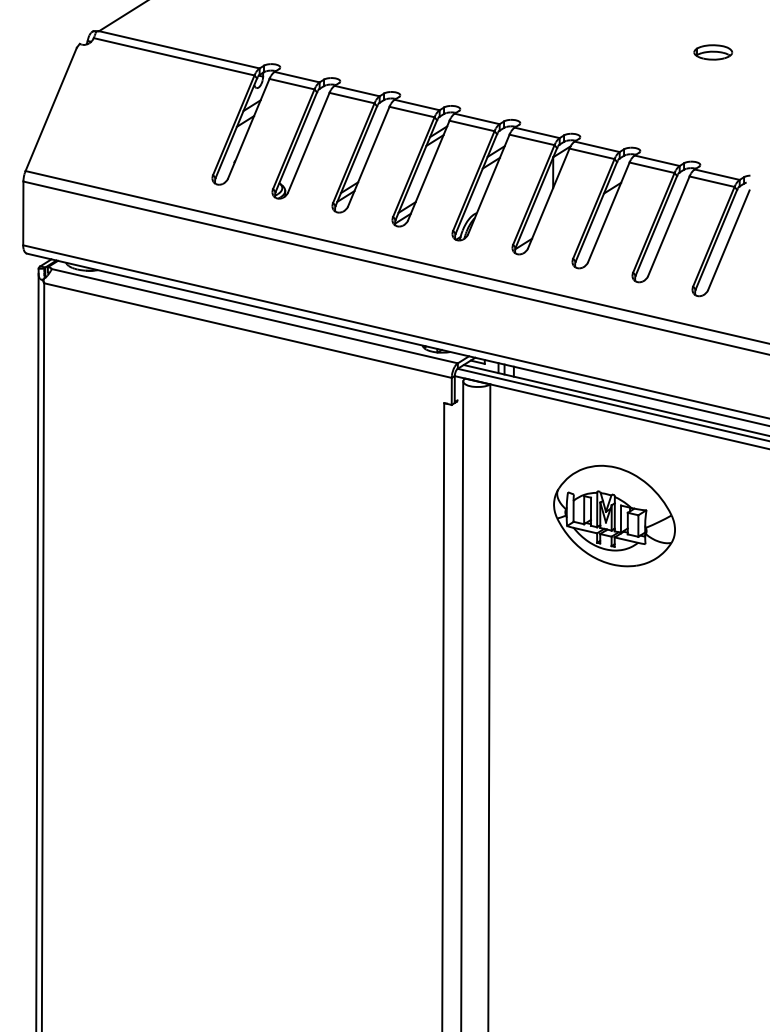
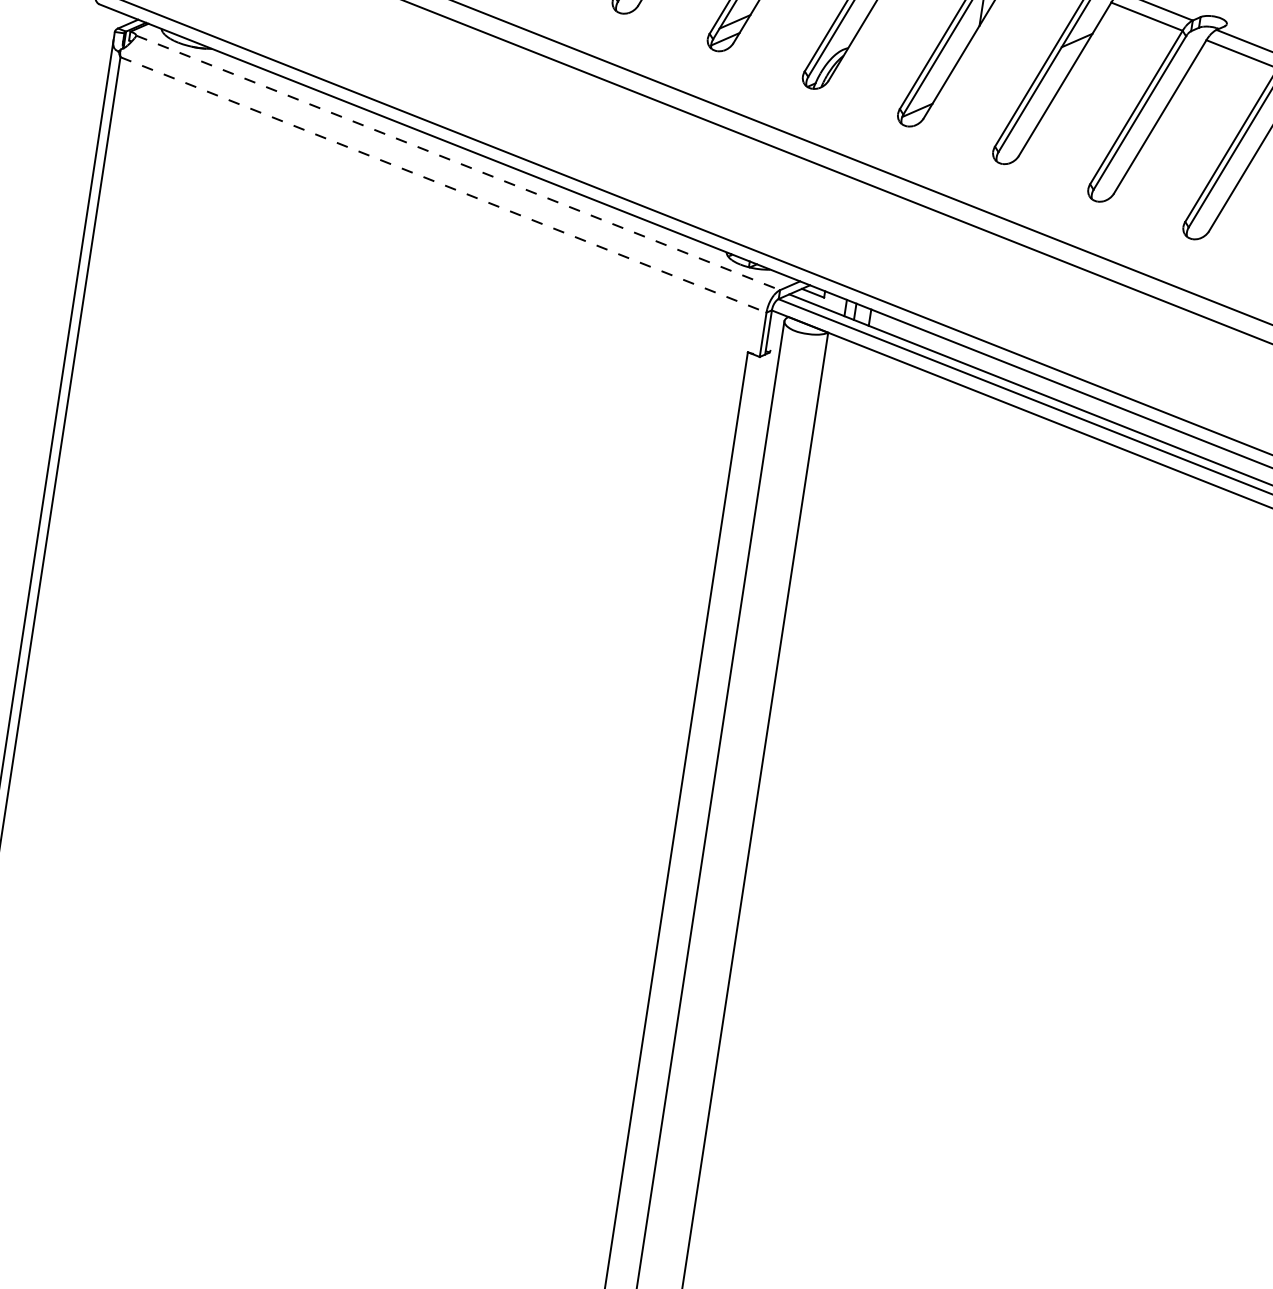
line: (255, 316) -> (459, 163), solid -> dashed
line: (248, 330) -> (444, 184), solid -> dashed
part: (614, 515) -> (999, 578), removed

